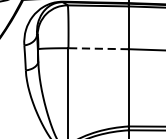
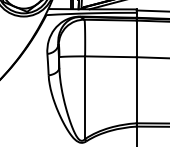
line: (98, 48) -> (110, 56), dashed -> solid

